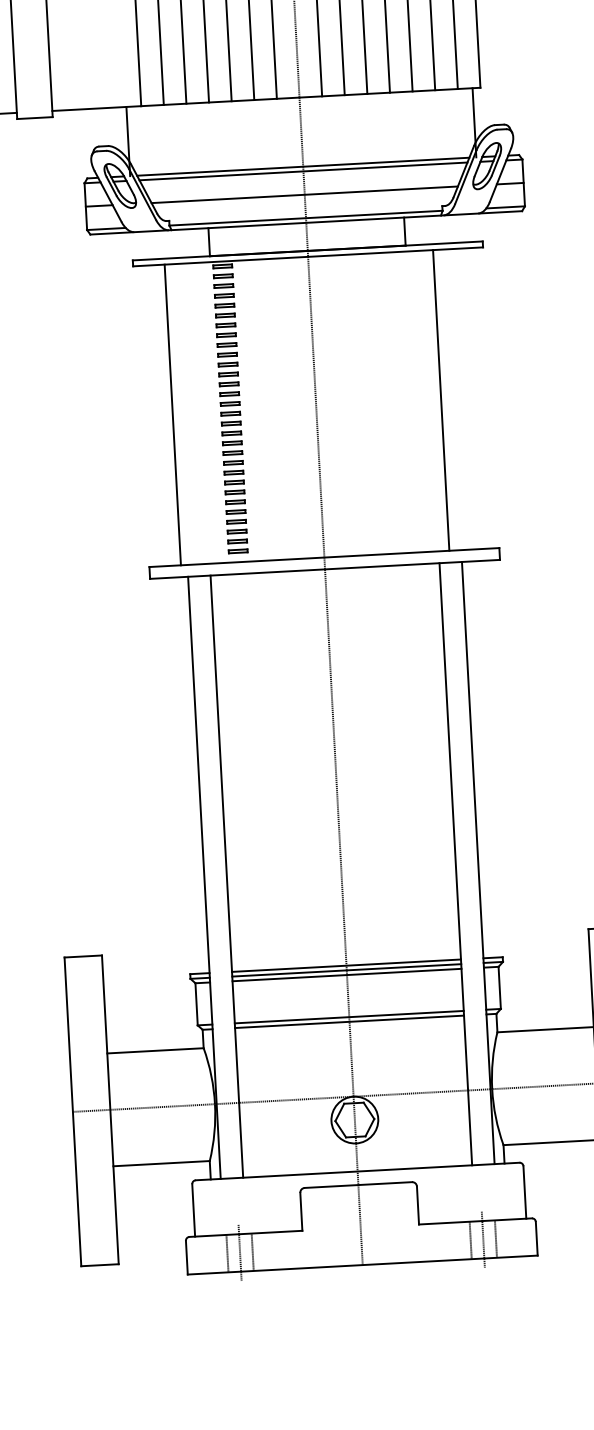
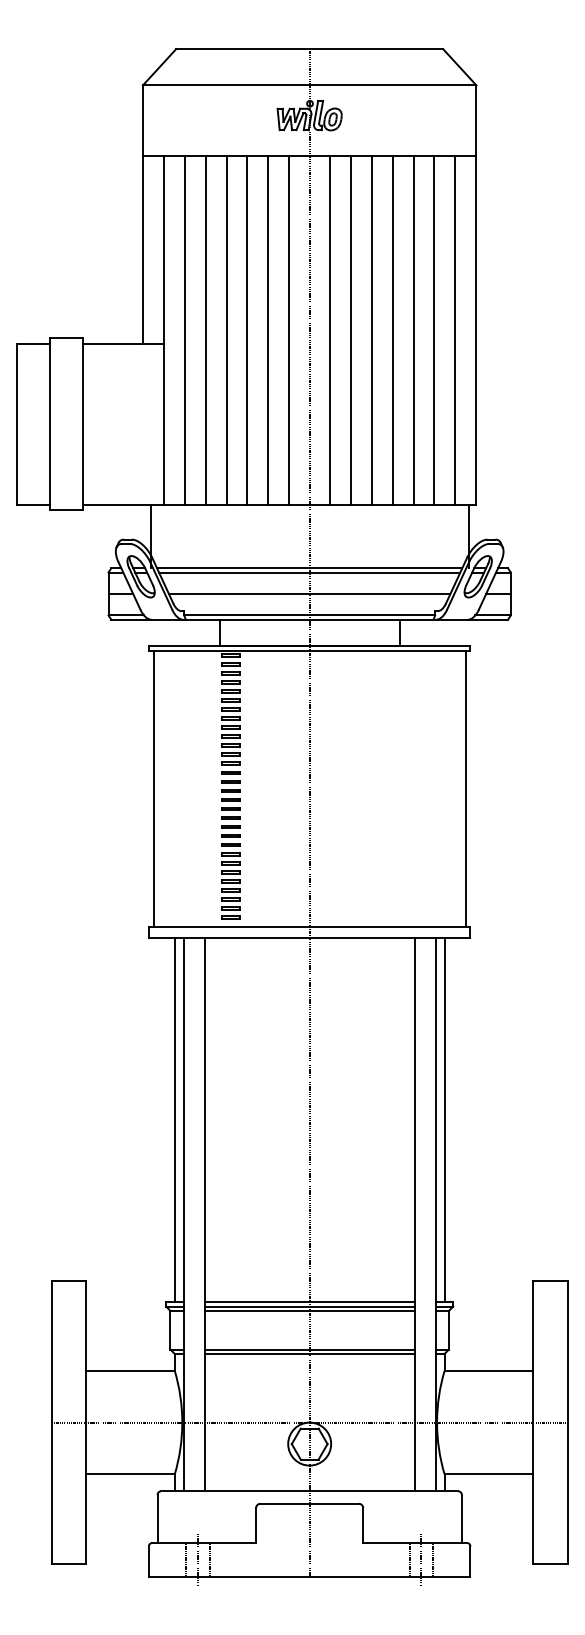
line: (441, 400) -> (465, 789), moved
line: (172, 415) -> (153, 789), moved
line: (482, 759) -> (444, 1120), added
line: (188, 775) -> (174, 1120), added

